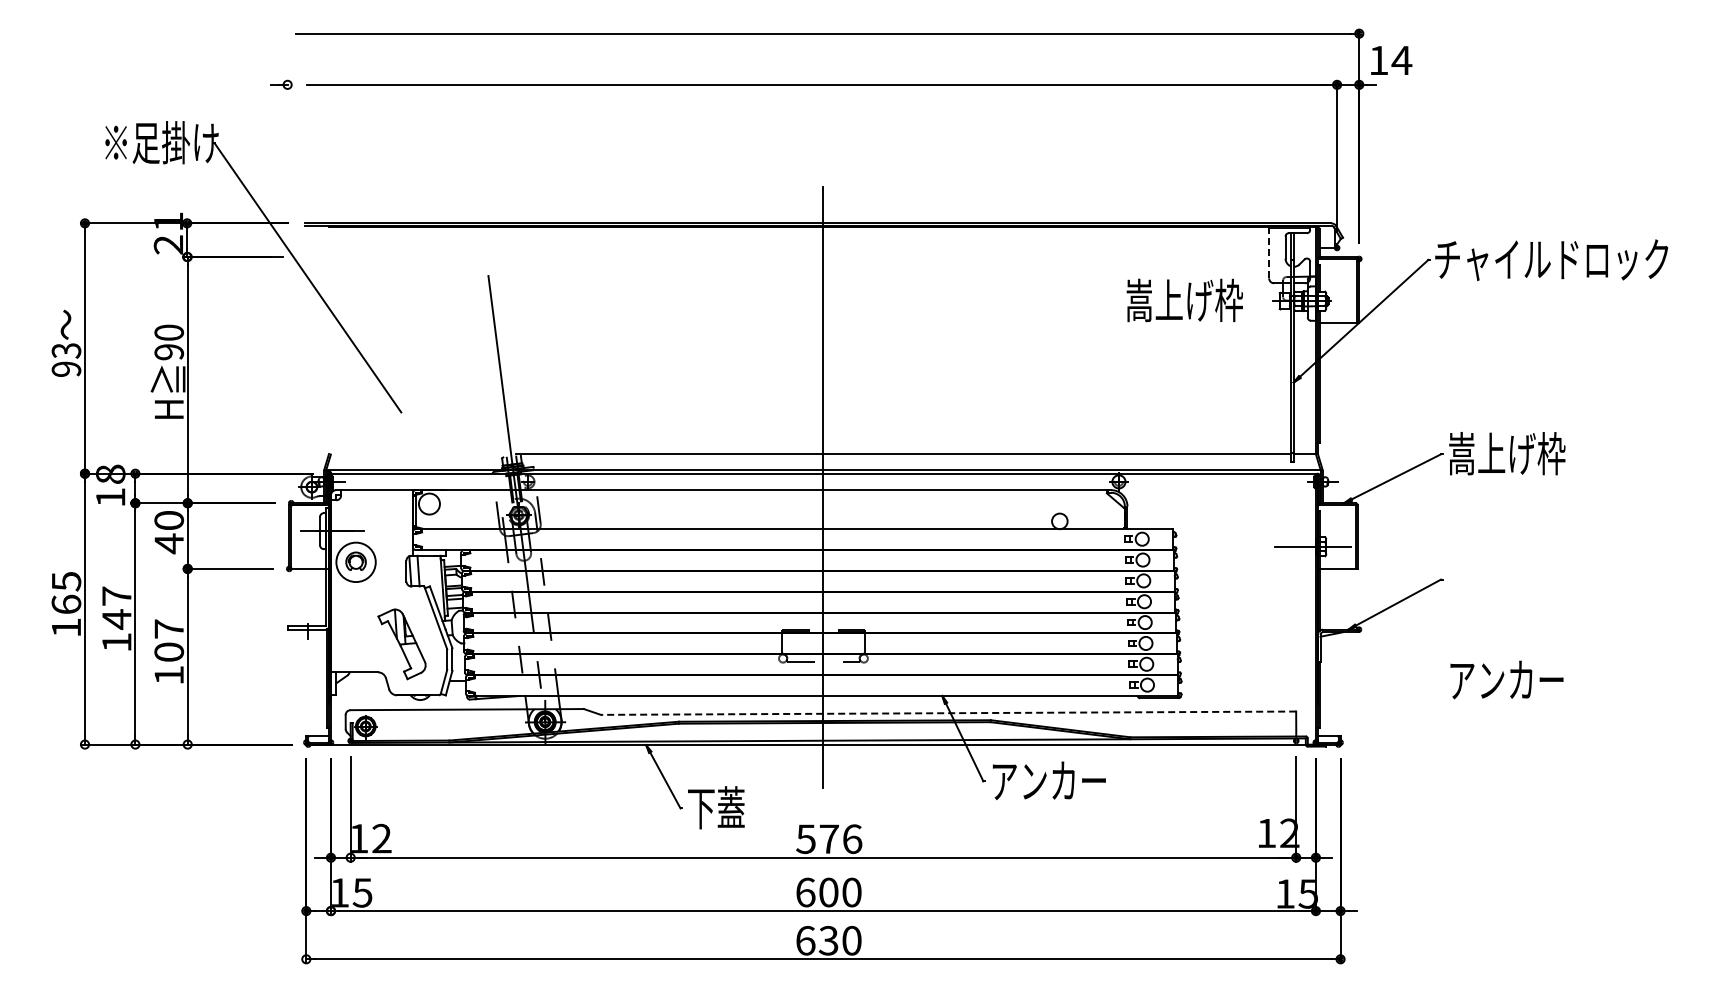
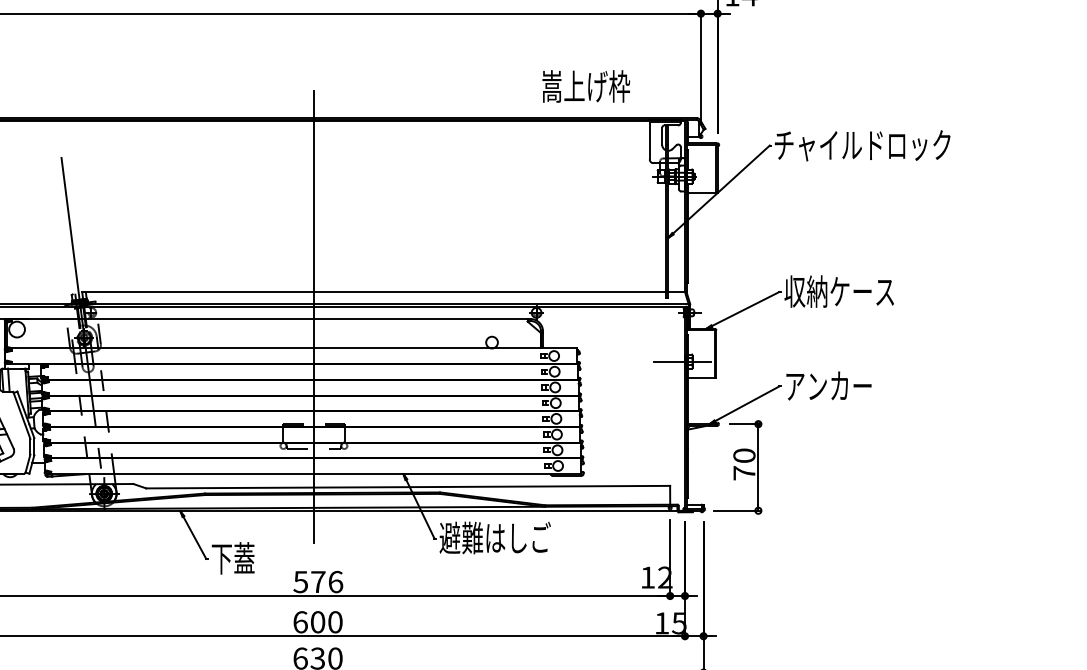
line: (1269, 251) -> (650, 139), dashed -> solid
text: (1184, 300) -> (585, 86), moved
text: (1520, 453) -> (839, 291), 嵩上げ枠 -> 収納ケース
text: (1506, 679) -> (828, 385), moved
part: (1386, 686) -> (738, 467), added
line: (948, 713) -> (408, 487), dashed -> solid
text: (1063, 780) -> (494, 537), アンカー -> 避難はしご

